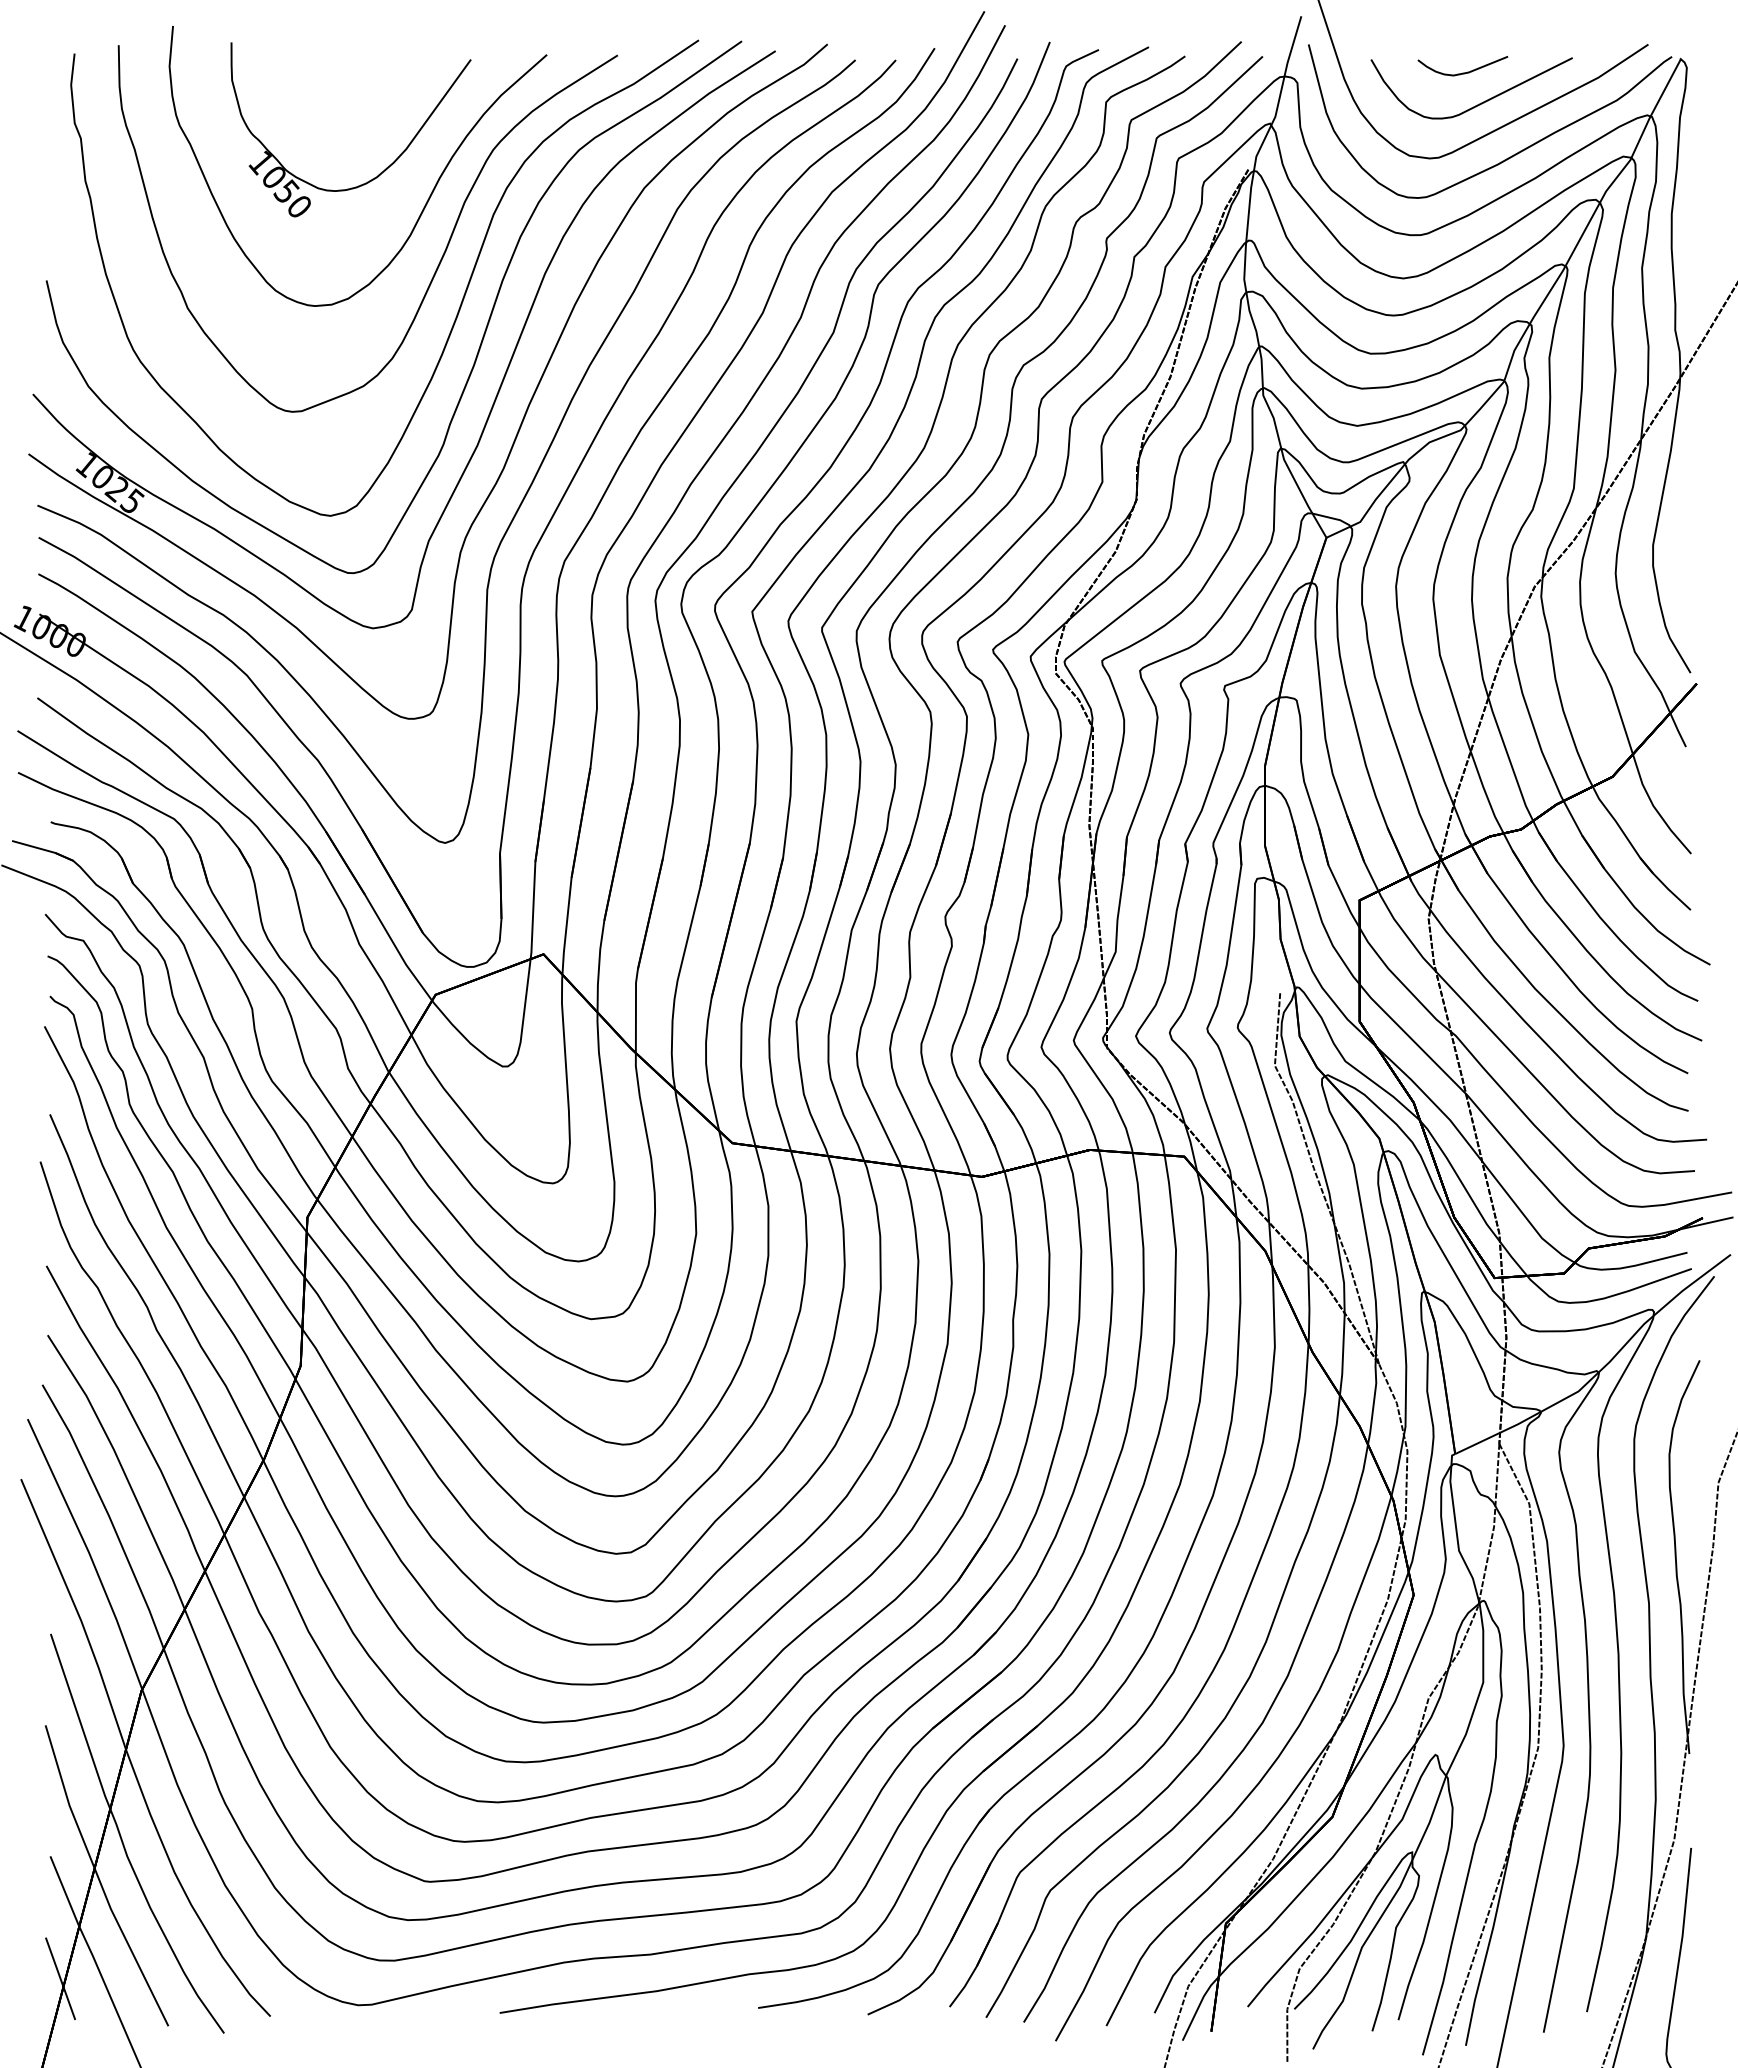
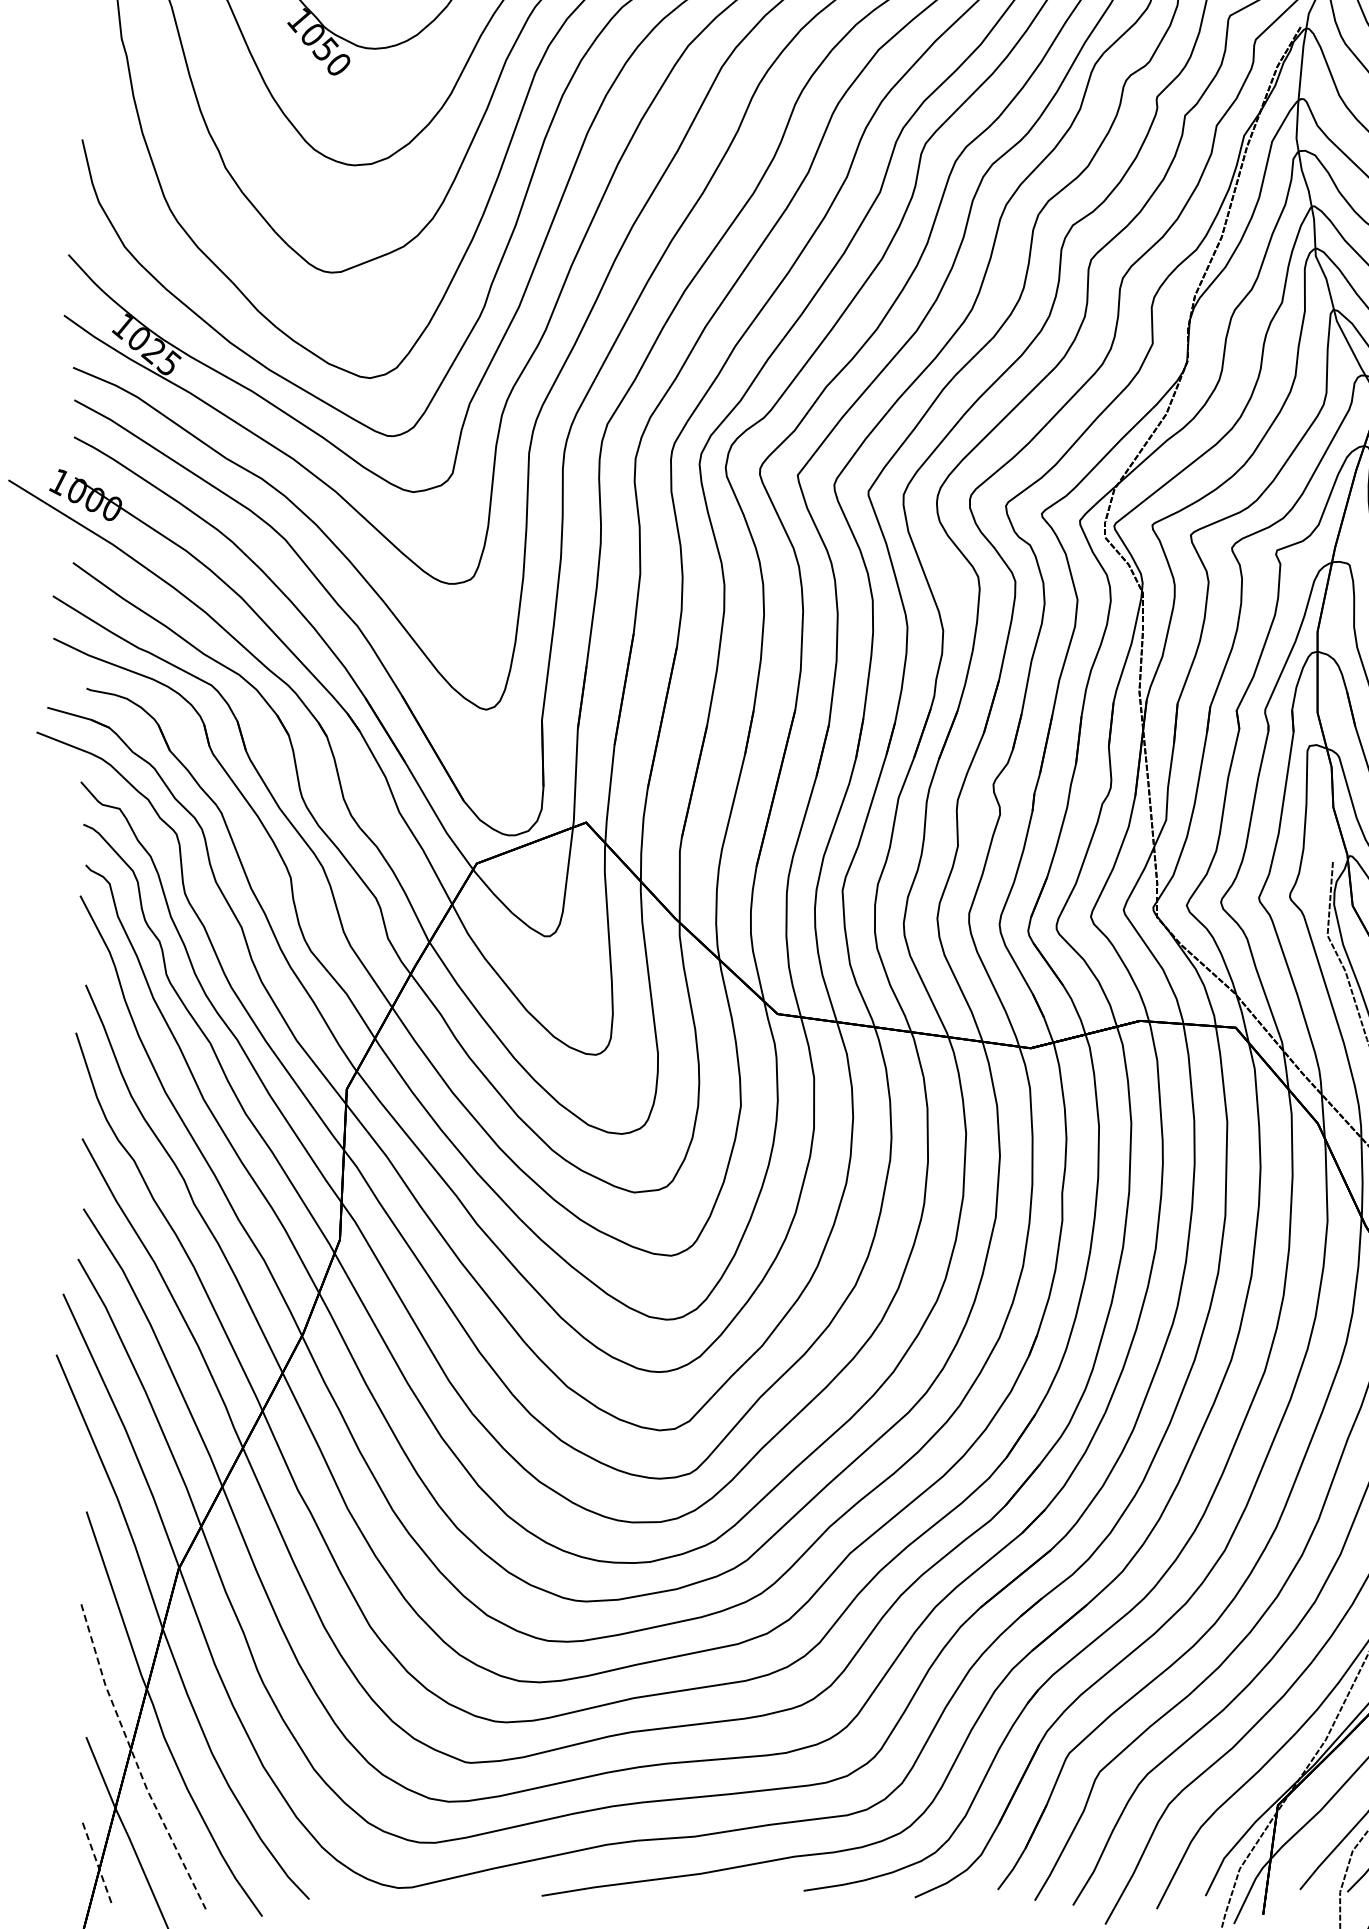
line: (99, 1879) -> (135, 1760), solid -> dashed
line: (60, 1978) -> (96, 1860), solid -> dashed

